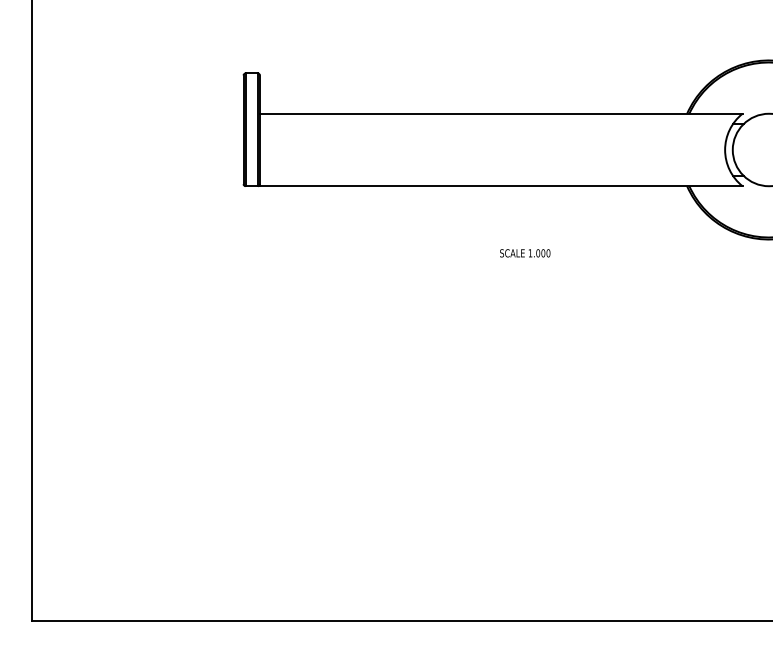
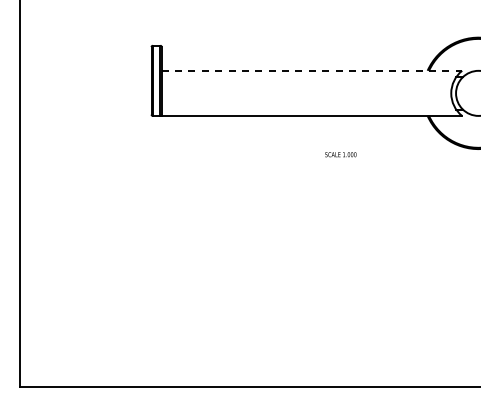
line: (502, 113) -> (312, 70), solid -> dashed
text: (524, 253) -> (340, 154), moved

